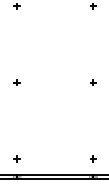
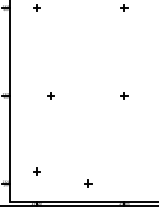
part: (16, 82) -> (50, 95), moved
part: (16, 158) -> (36, 171), moved
part: (93, 158) -> (88, 183), moved

